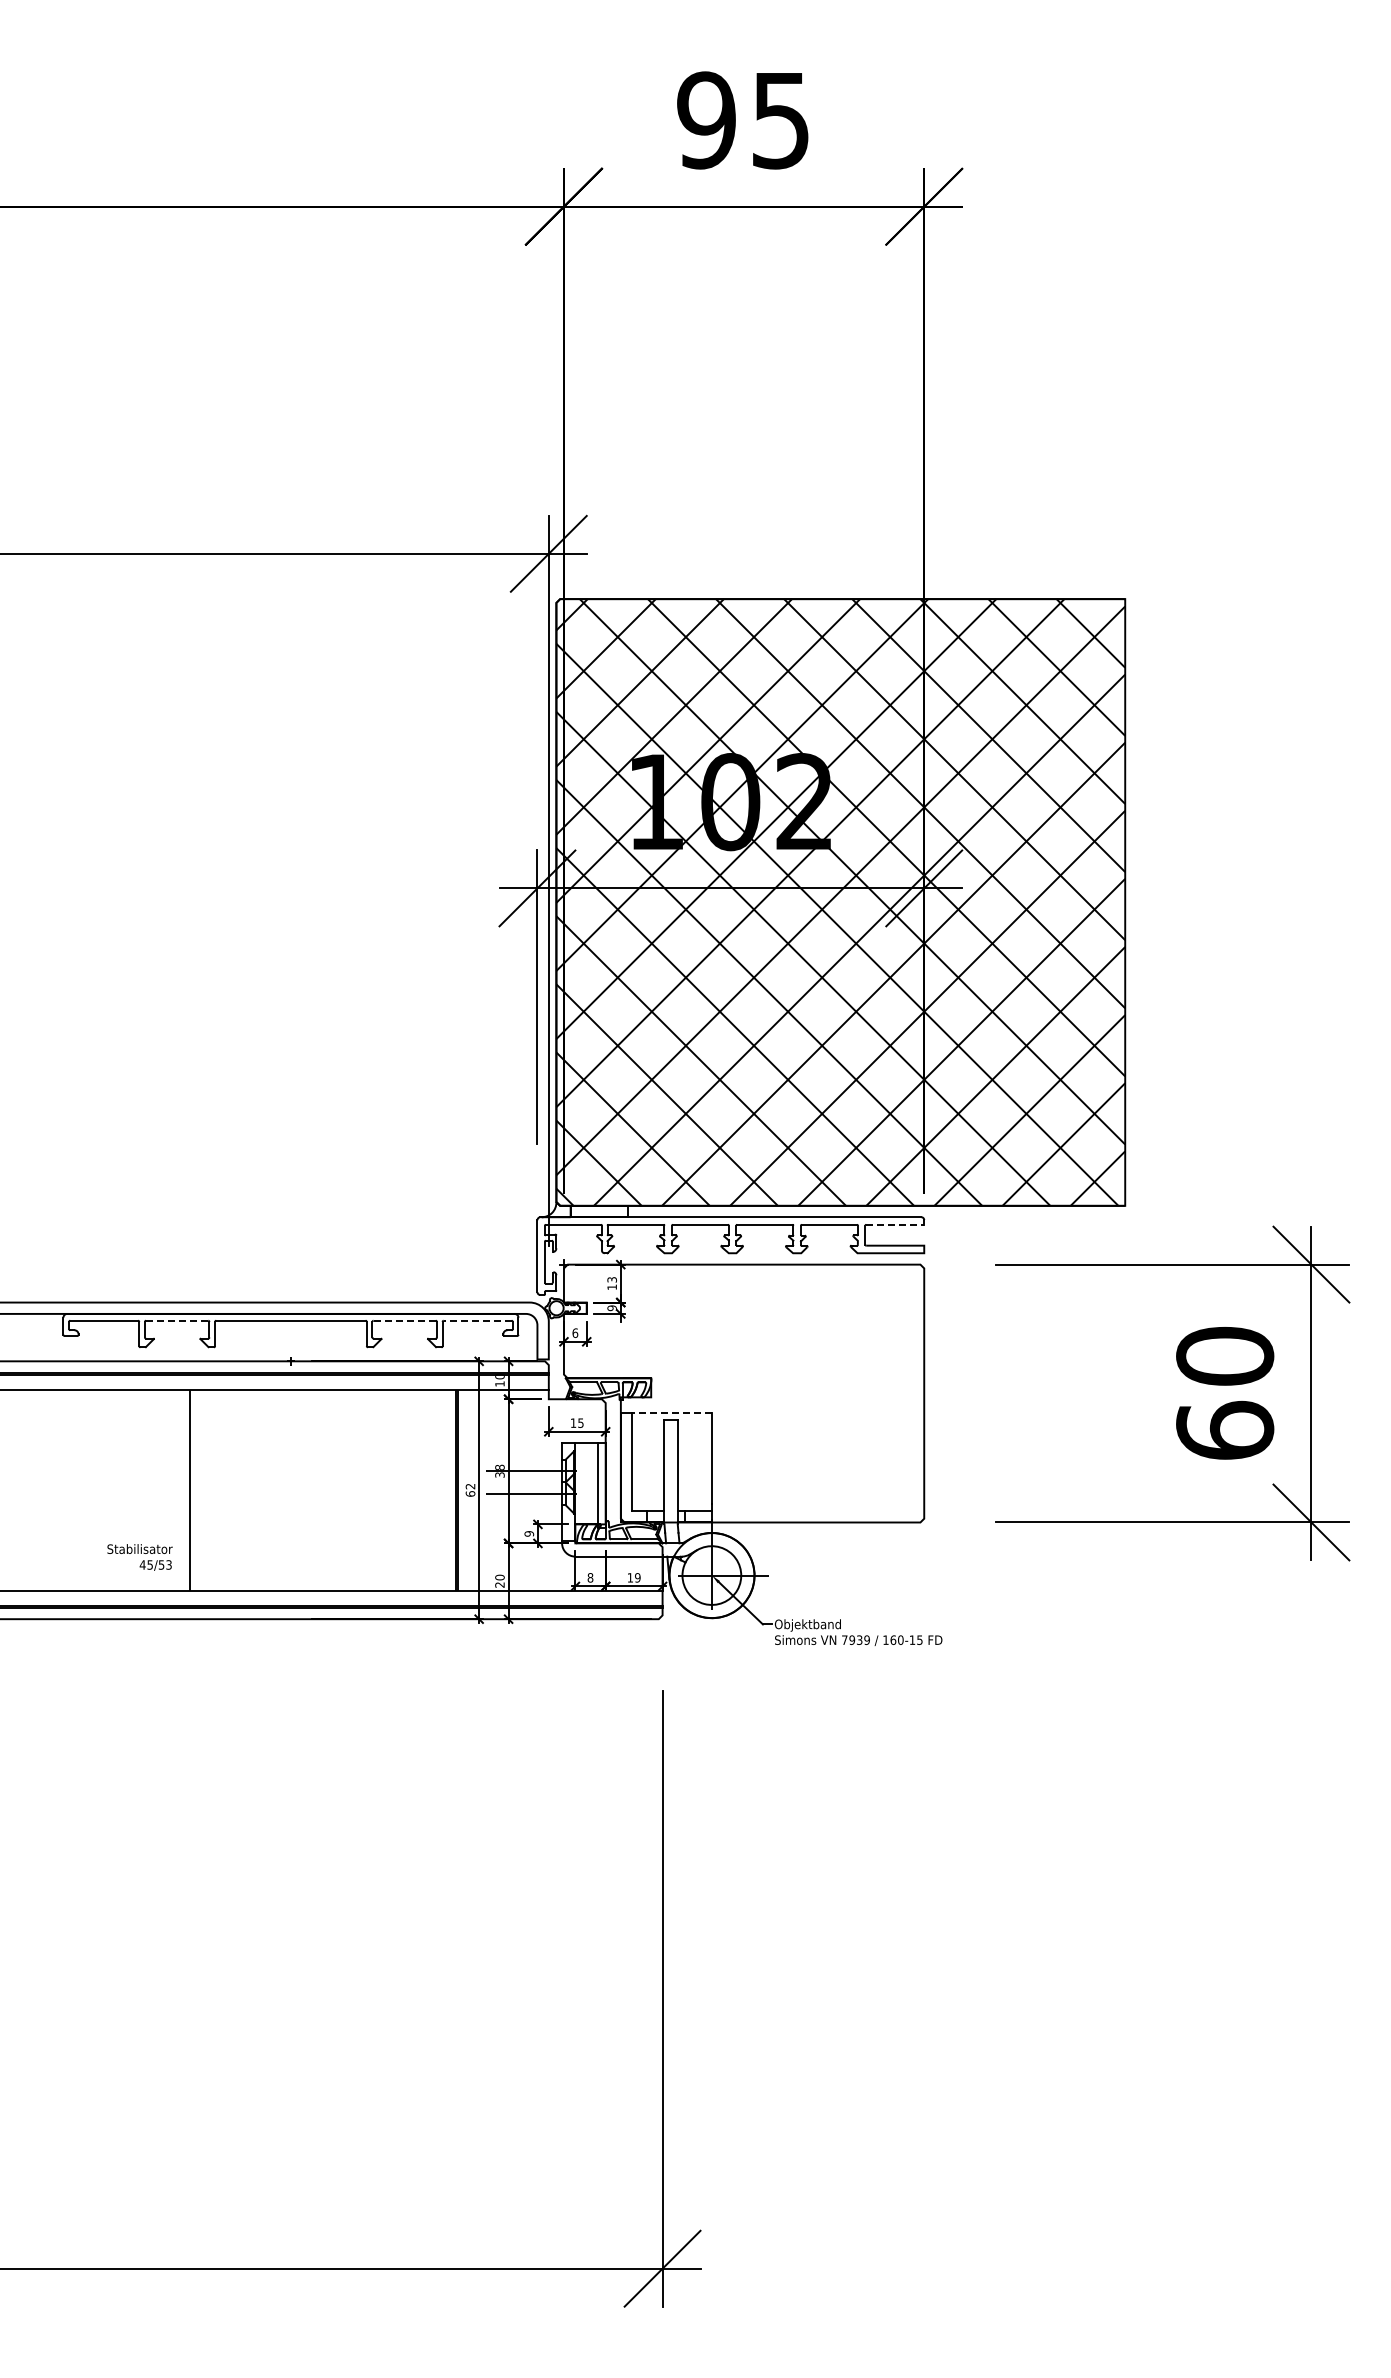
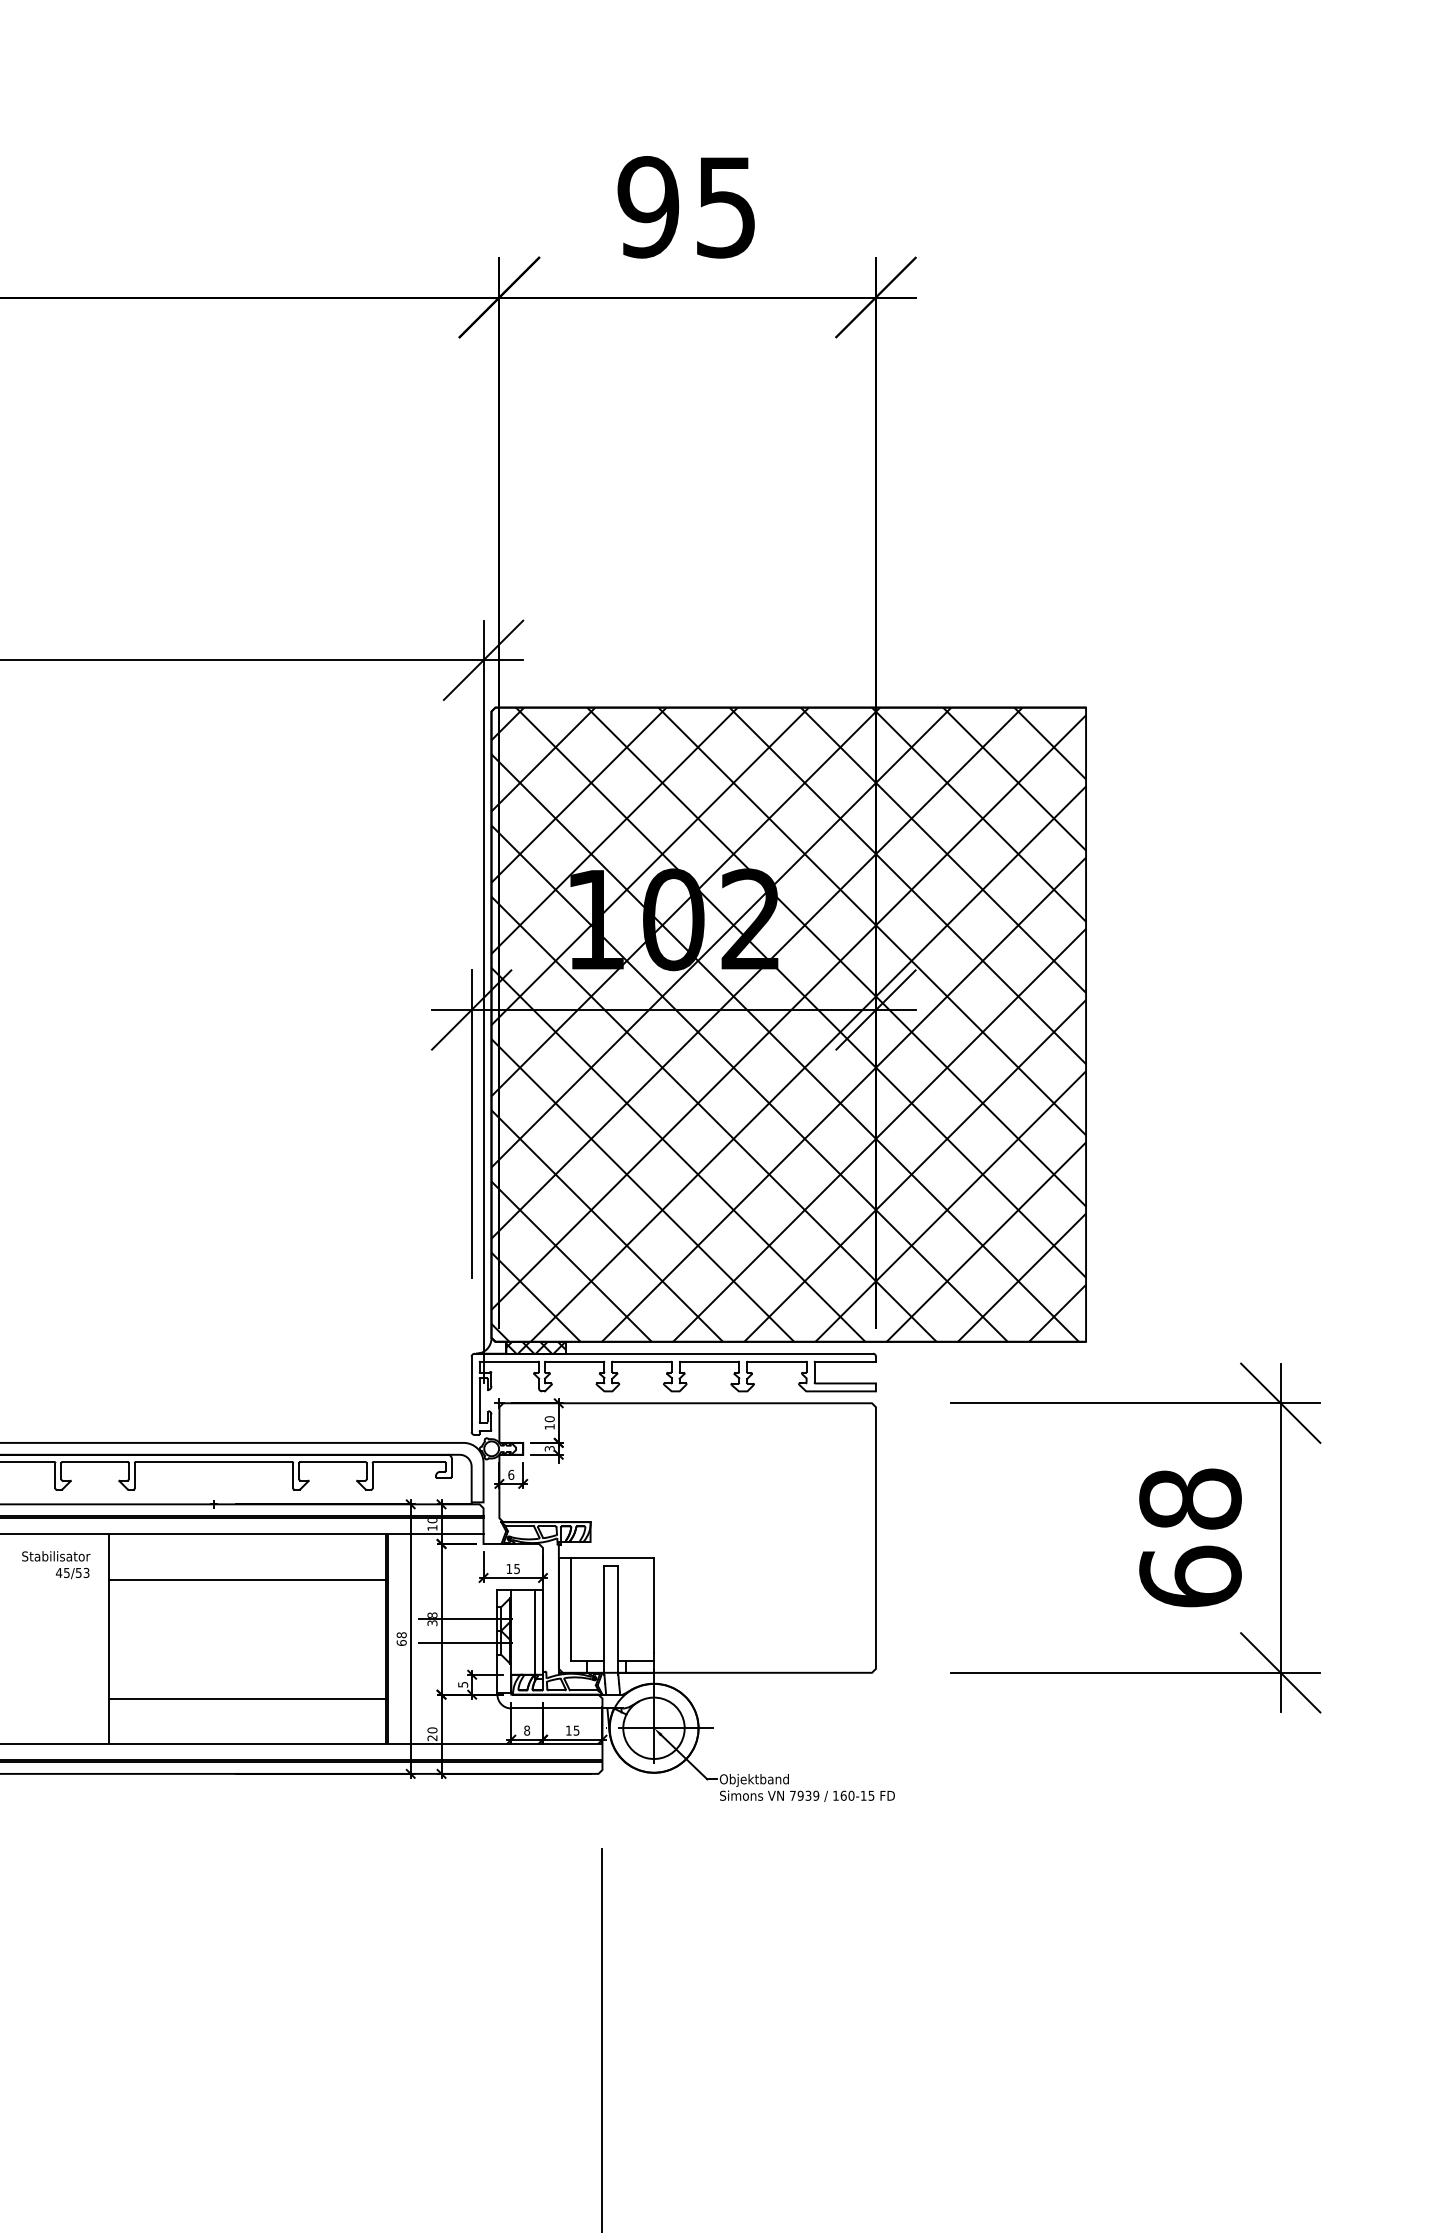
hatch: (598, 1211) -> (535, 1347), added
line: (895, 1224) -> (845, 1361), dashed -> solid
text: (611, 1279) -> (549, 1418), 13 -> 10
text: (611, 1308) -> (549, 1449), 9 -> 3
line: (177, 1320) -> (95, 1461), dashed -> solid
line: (404, 1320) -> (332, 1461), dashed -> solid
line: (477, 1320) -> (409, 1461), dashed -> solid
text: (1225, 1355) -> (1190, 1498), 60 -> 68
line: (672, 1412) -> (612, 1557), dashed -> solid
line: (322, 1433) -> (246, 1579), added
text: (470, 1486) -> (401, 1635), 62 -> 68
text: (528, 1533) -> (462, 1684), 9 -> 5
line: (322, 1547) -> (246, 1698), added
text: (139, 1557) -> (55, 1565), moved
text: (637, 1577) -> (576, 1730), 19 -> 15

